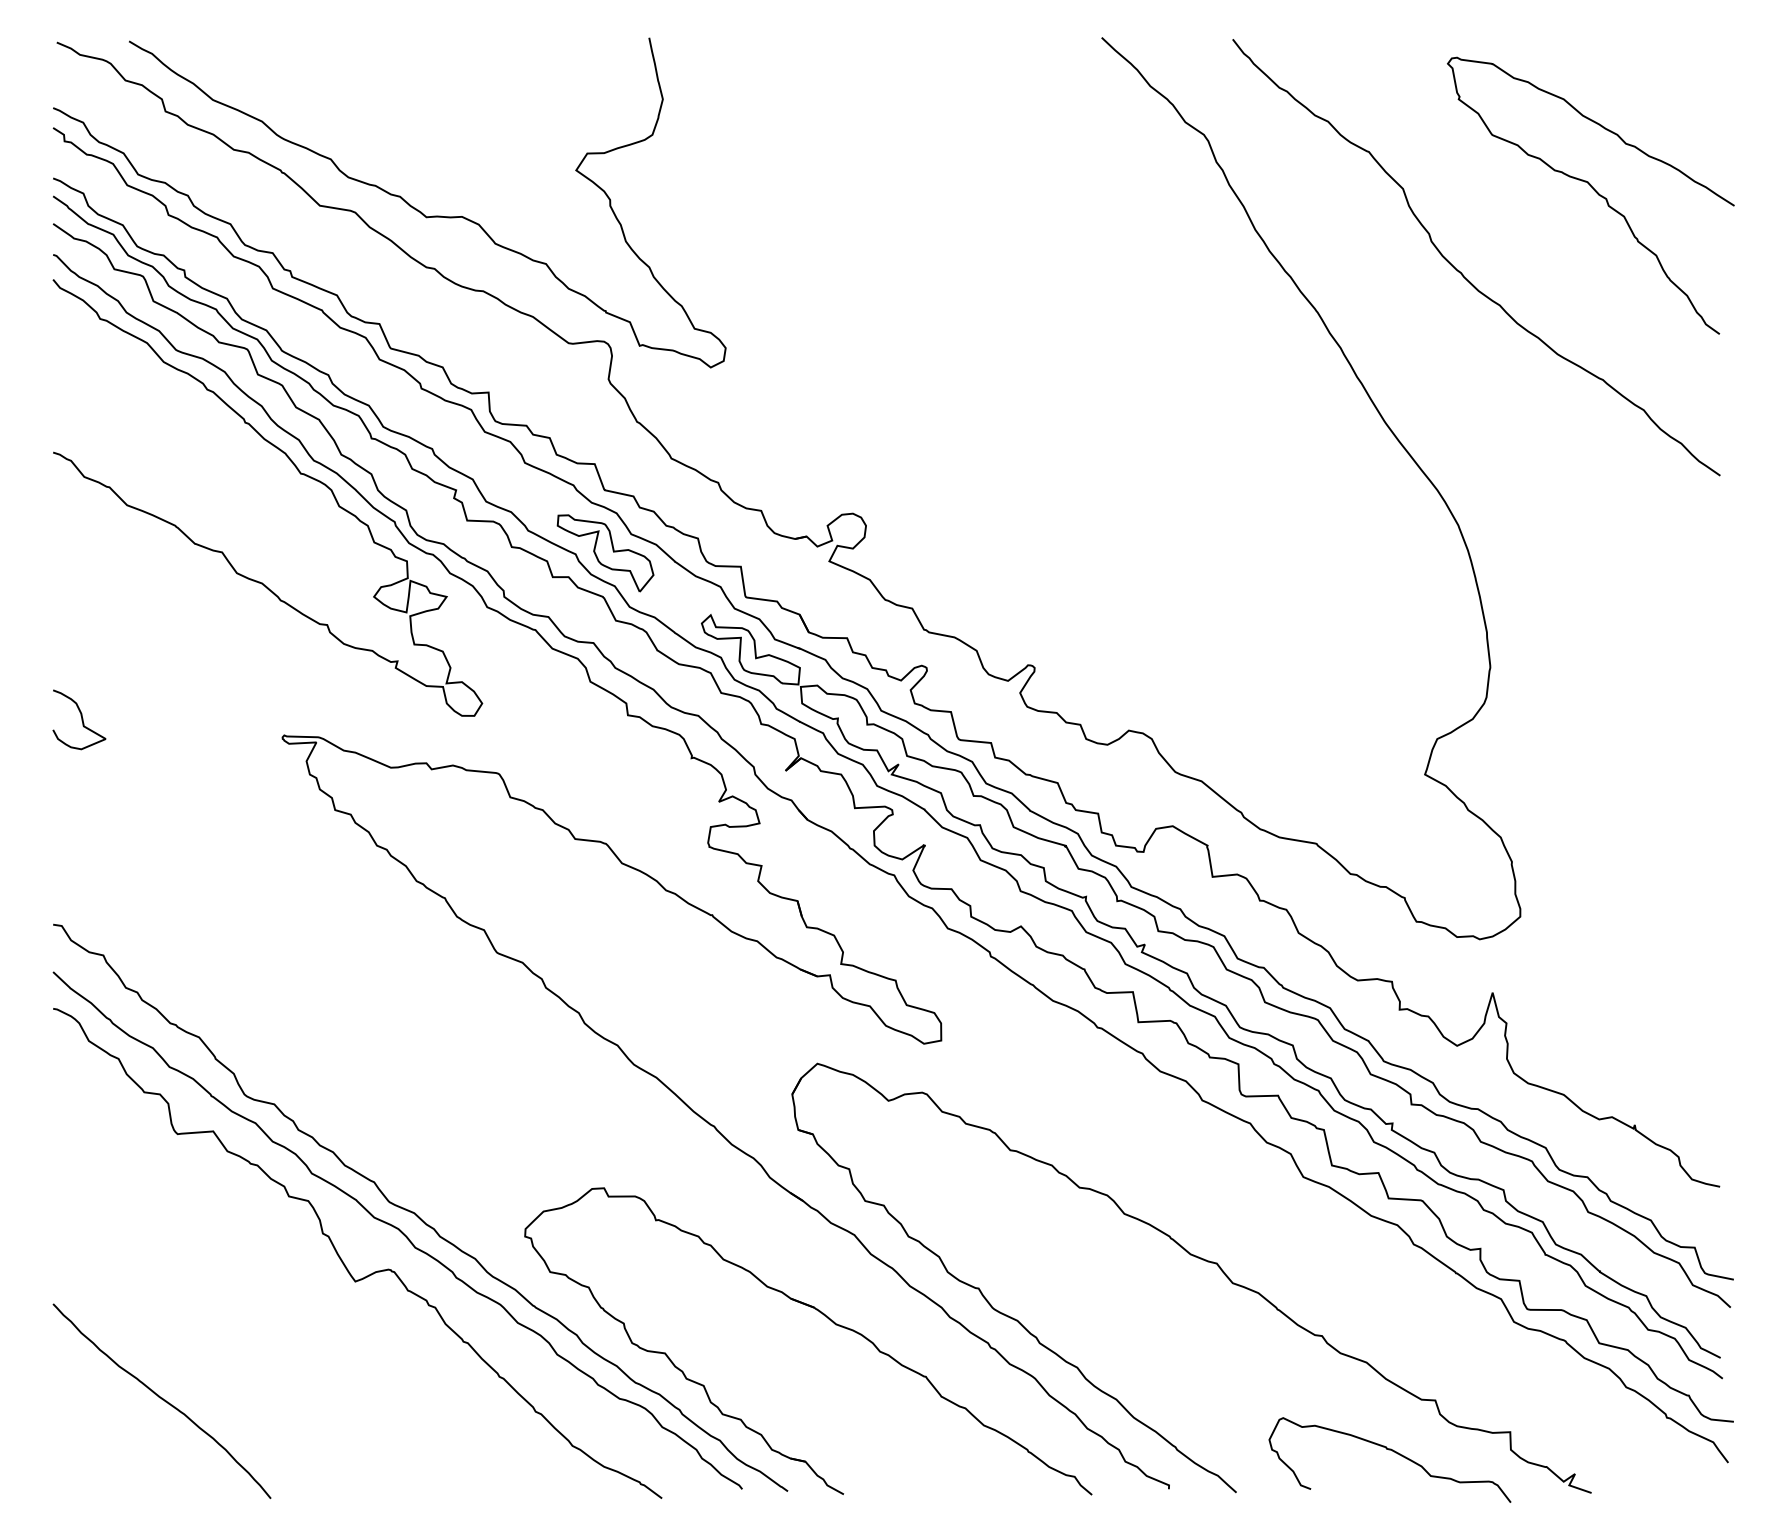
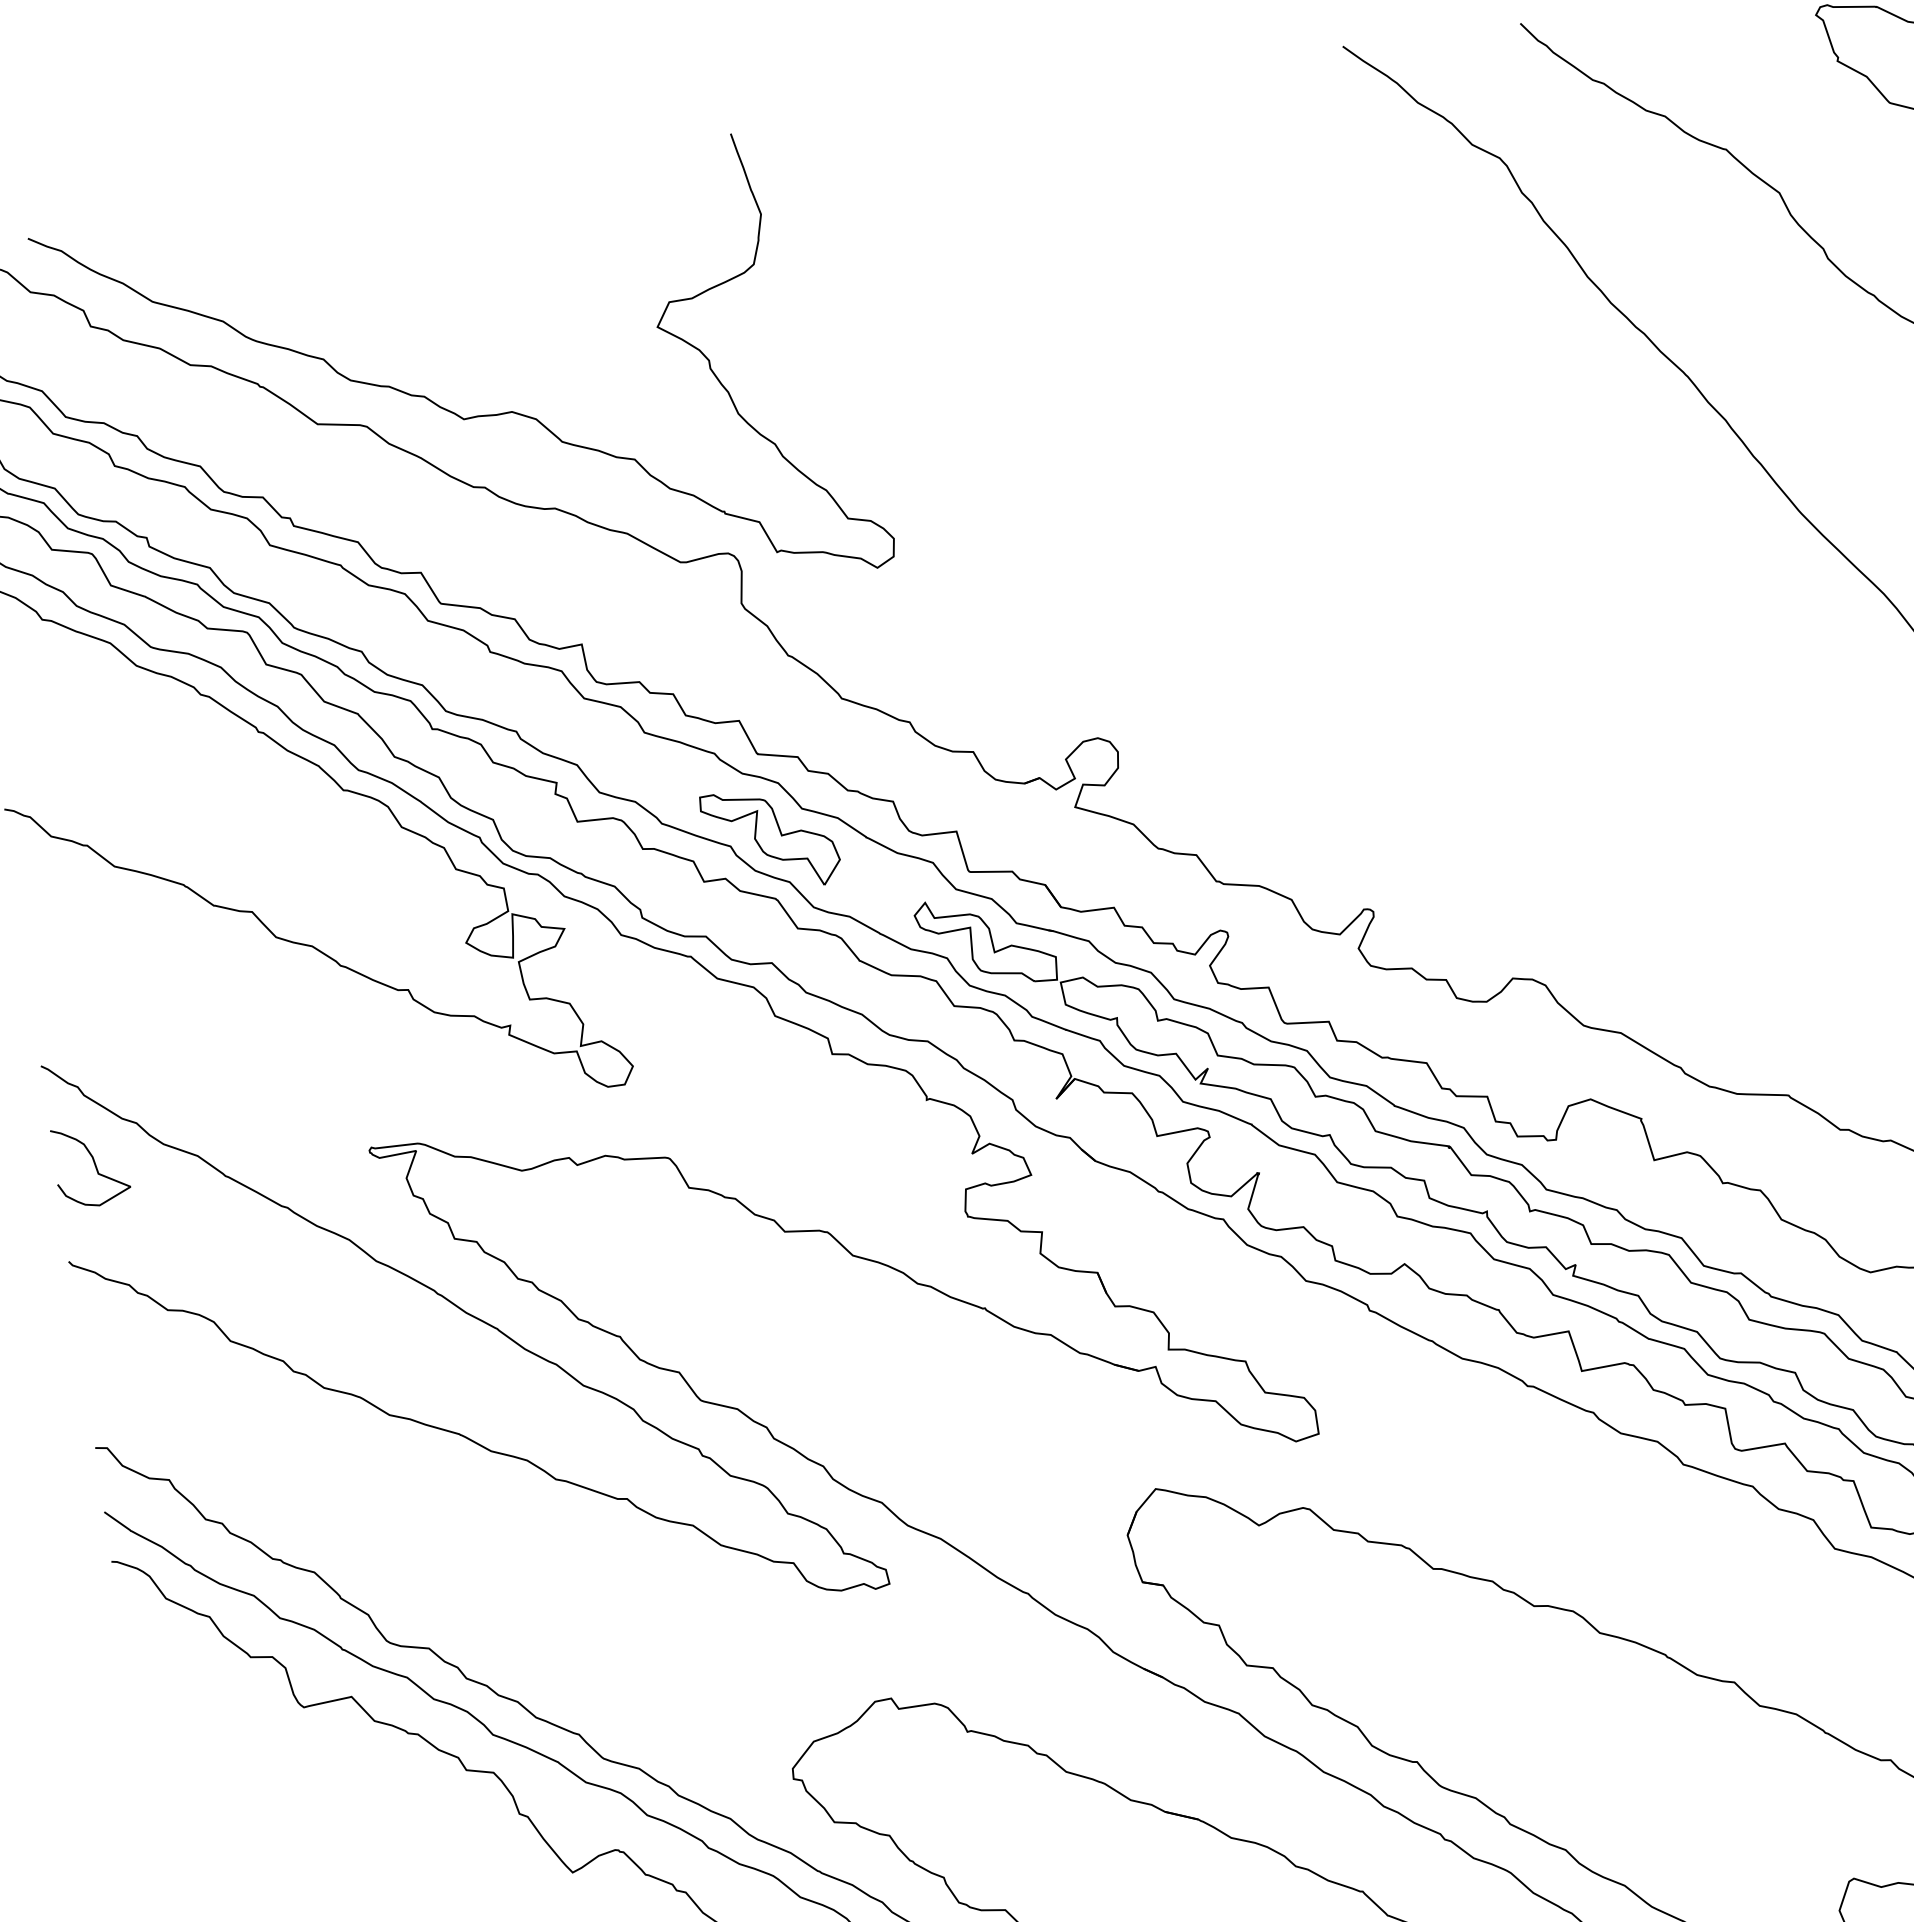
curve: (337, 867) -> (468, 1315), added

